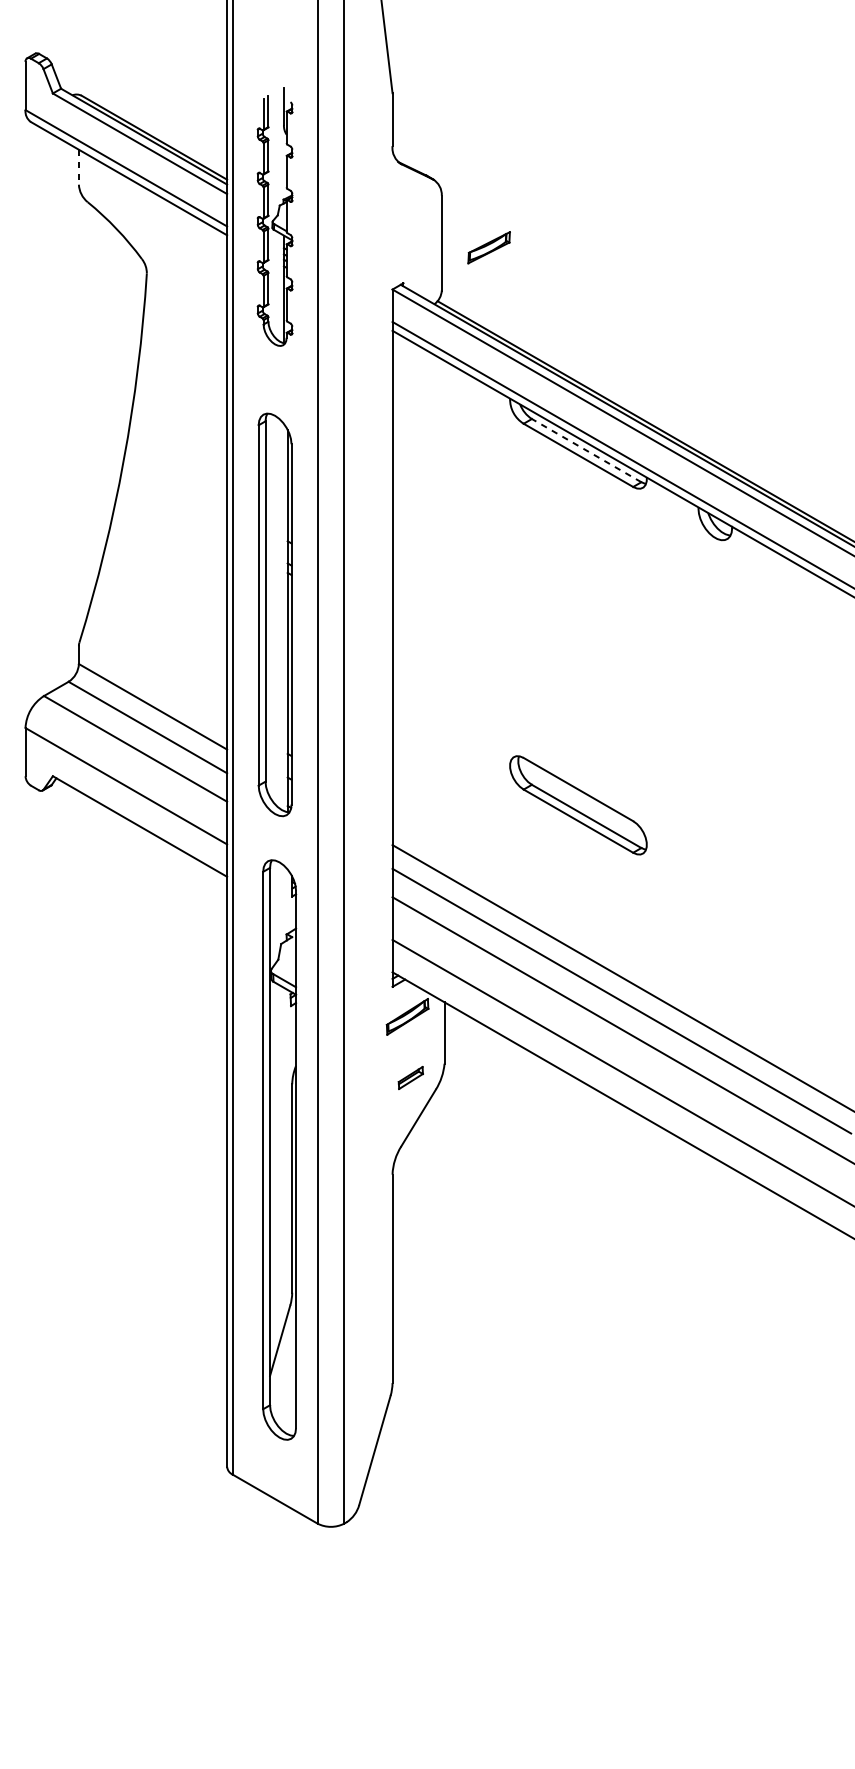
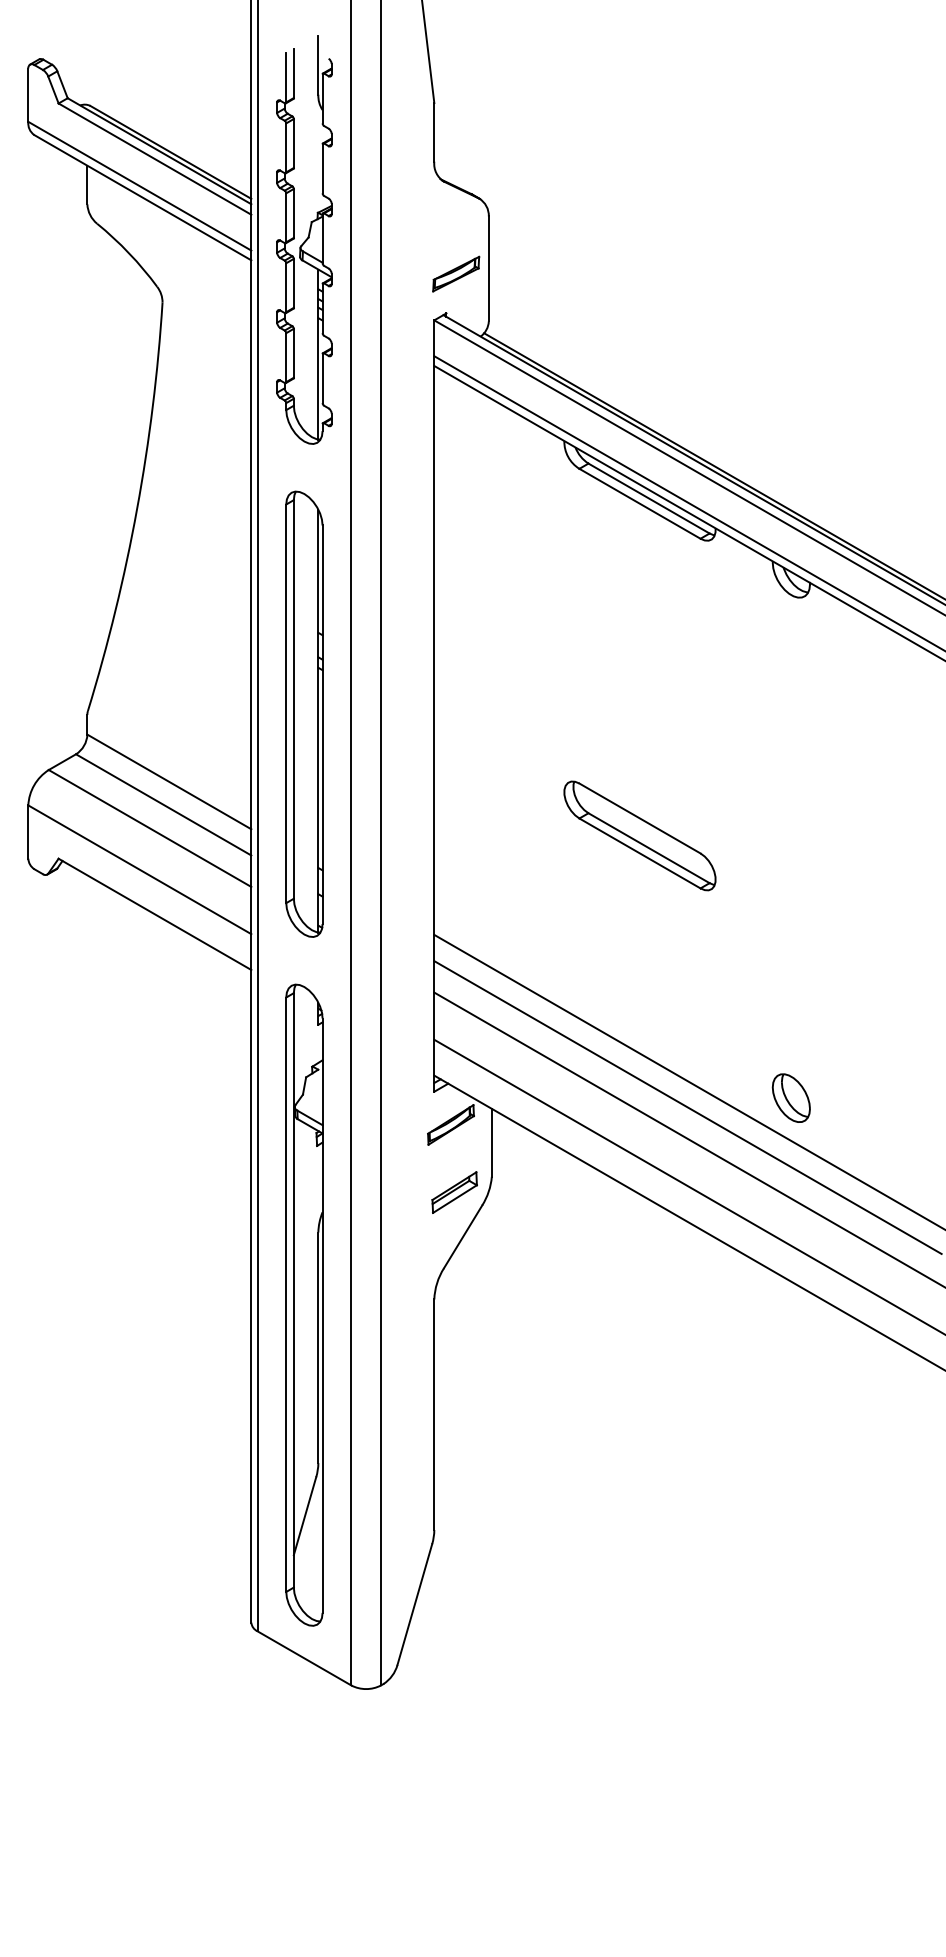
line: (79, 167) -> (87, 185), dashed -> solid
part: (275, 216) -> (304, 239), size x1.43
part: (489, 247) -> (456, 273), moved
line: (587, 450) -> (649, 498), dashed -> solid
part: (275, 614) -> (304, 713), moved
part: (578, 804) -> (639, 835), moved
part: (714, 992) -> (790, 1097), added
part: (410, 1077) -> (454, 1192), size x1.67
part: (279, 1149) -> (304, 1304), moved

